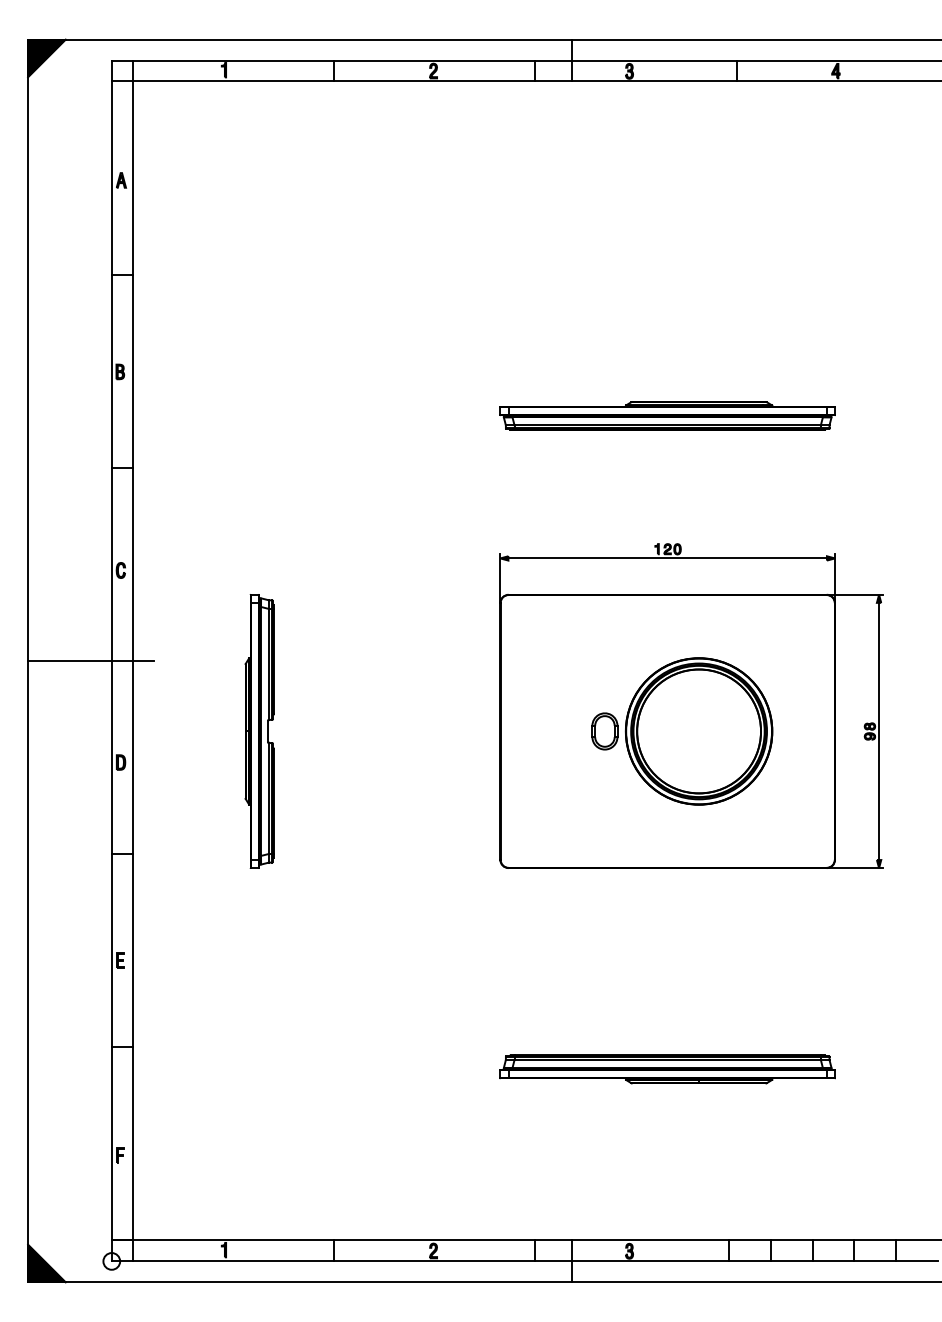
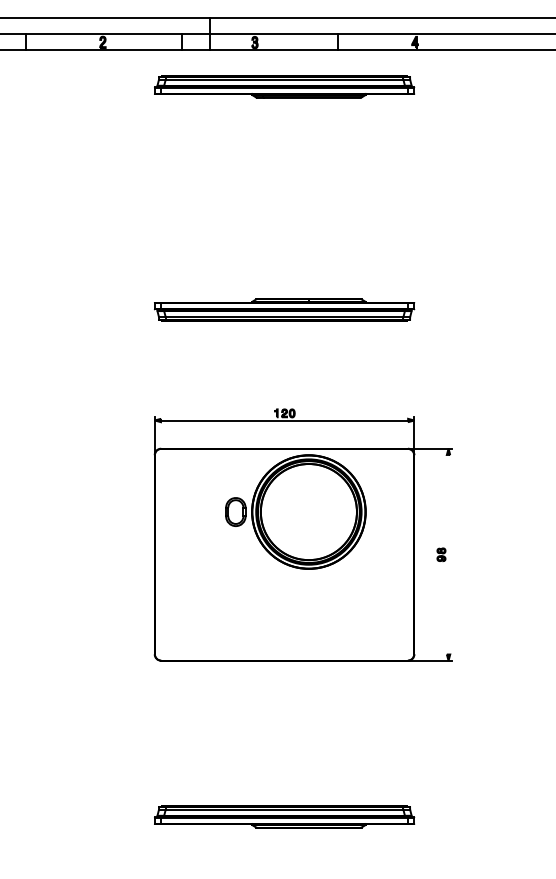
part: (667, 128) -> (284, 86), added
part: (682, 731) -> (296, 512), moved
line: (879, 731) -> (448, 554), removed

